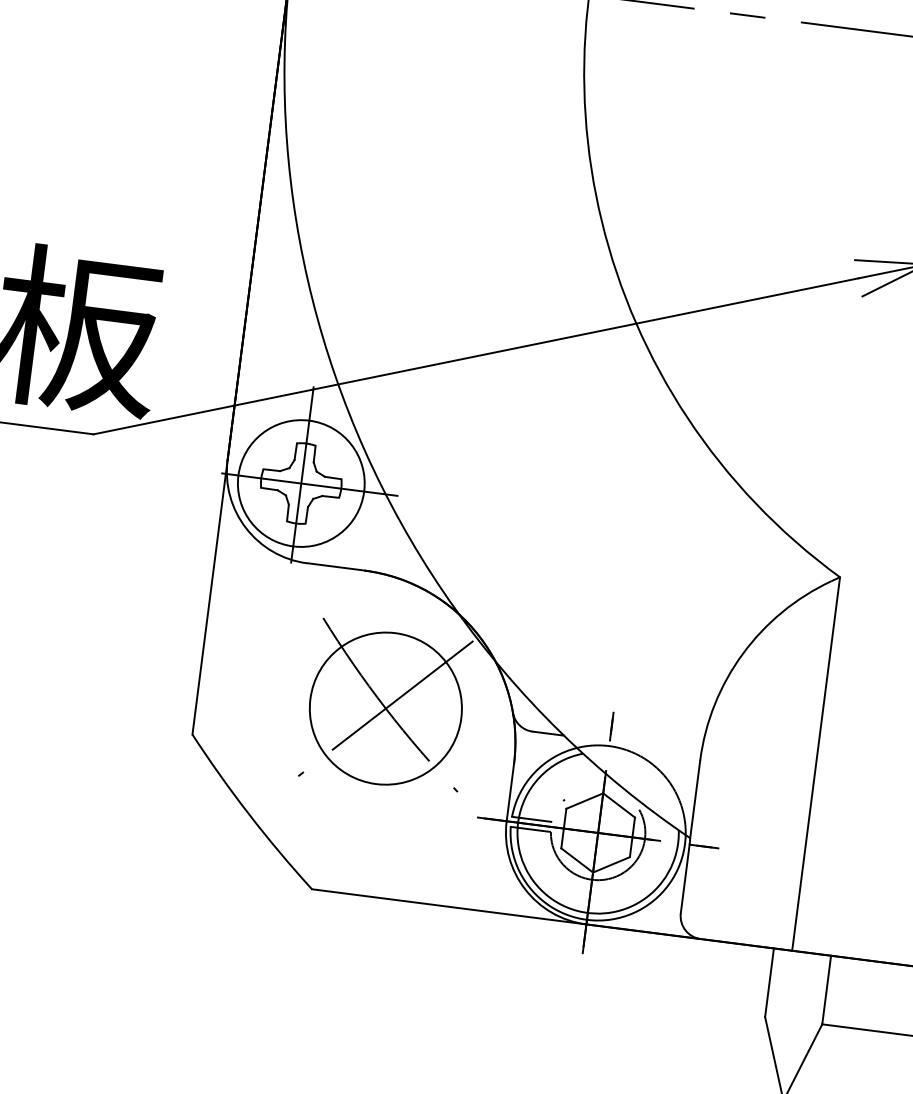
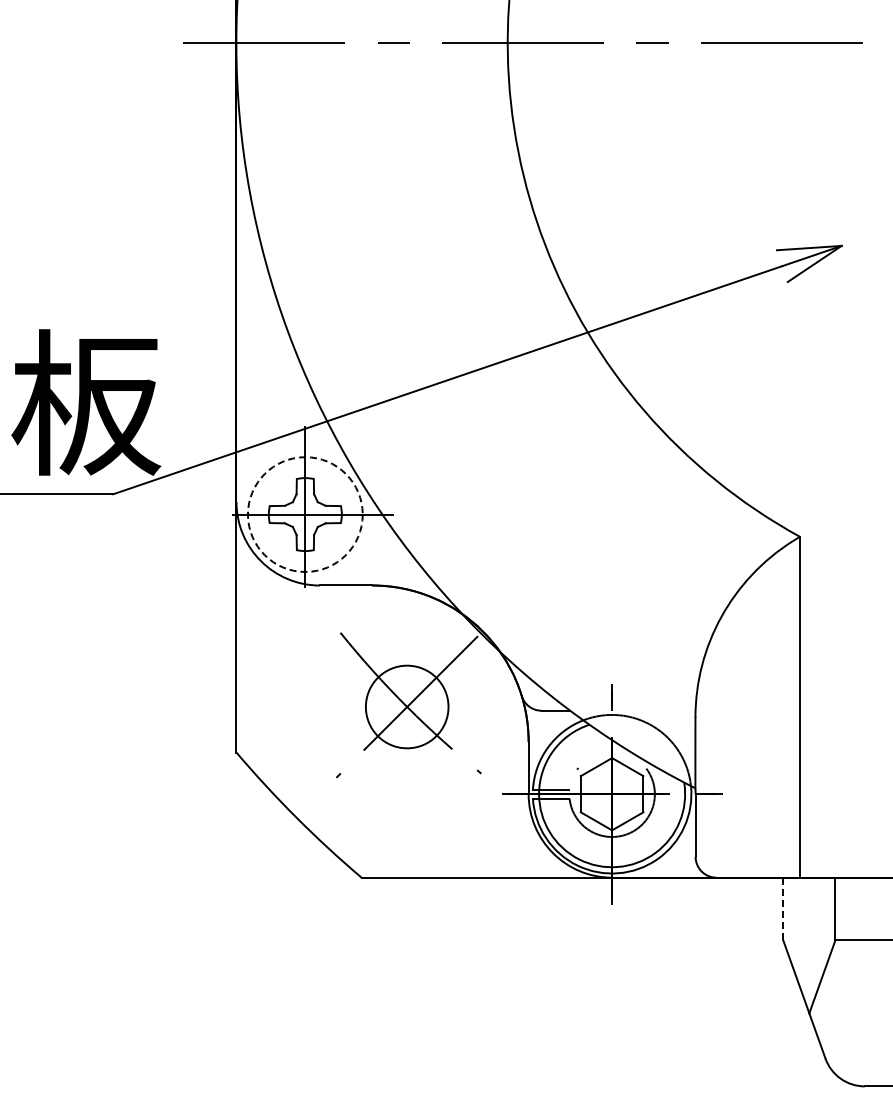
circle: (300, 483) -> (304, 514), solid -> dashed
circle: (386, 708) -> (407, 706), size x0.6
line: (769, 983) -> (783, 909), solid -> dashed

